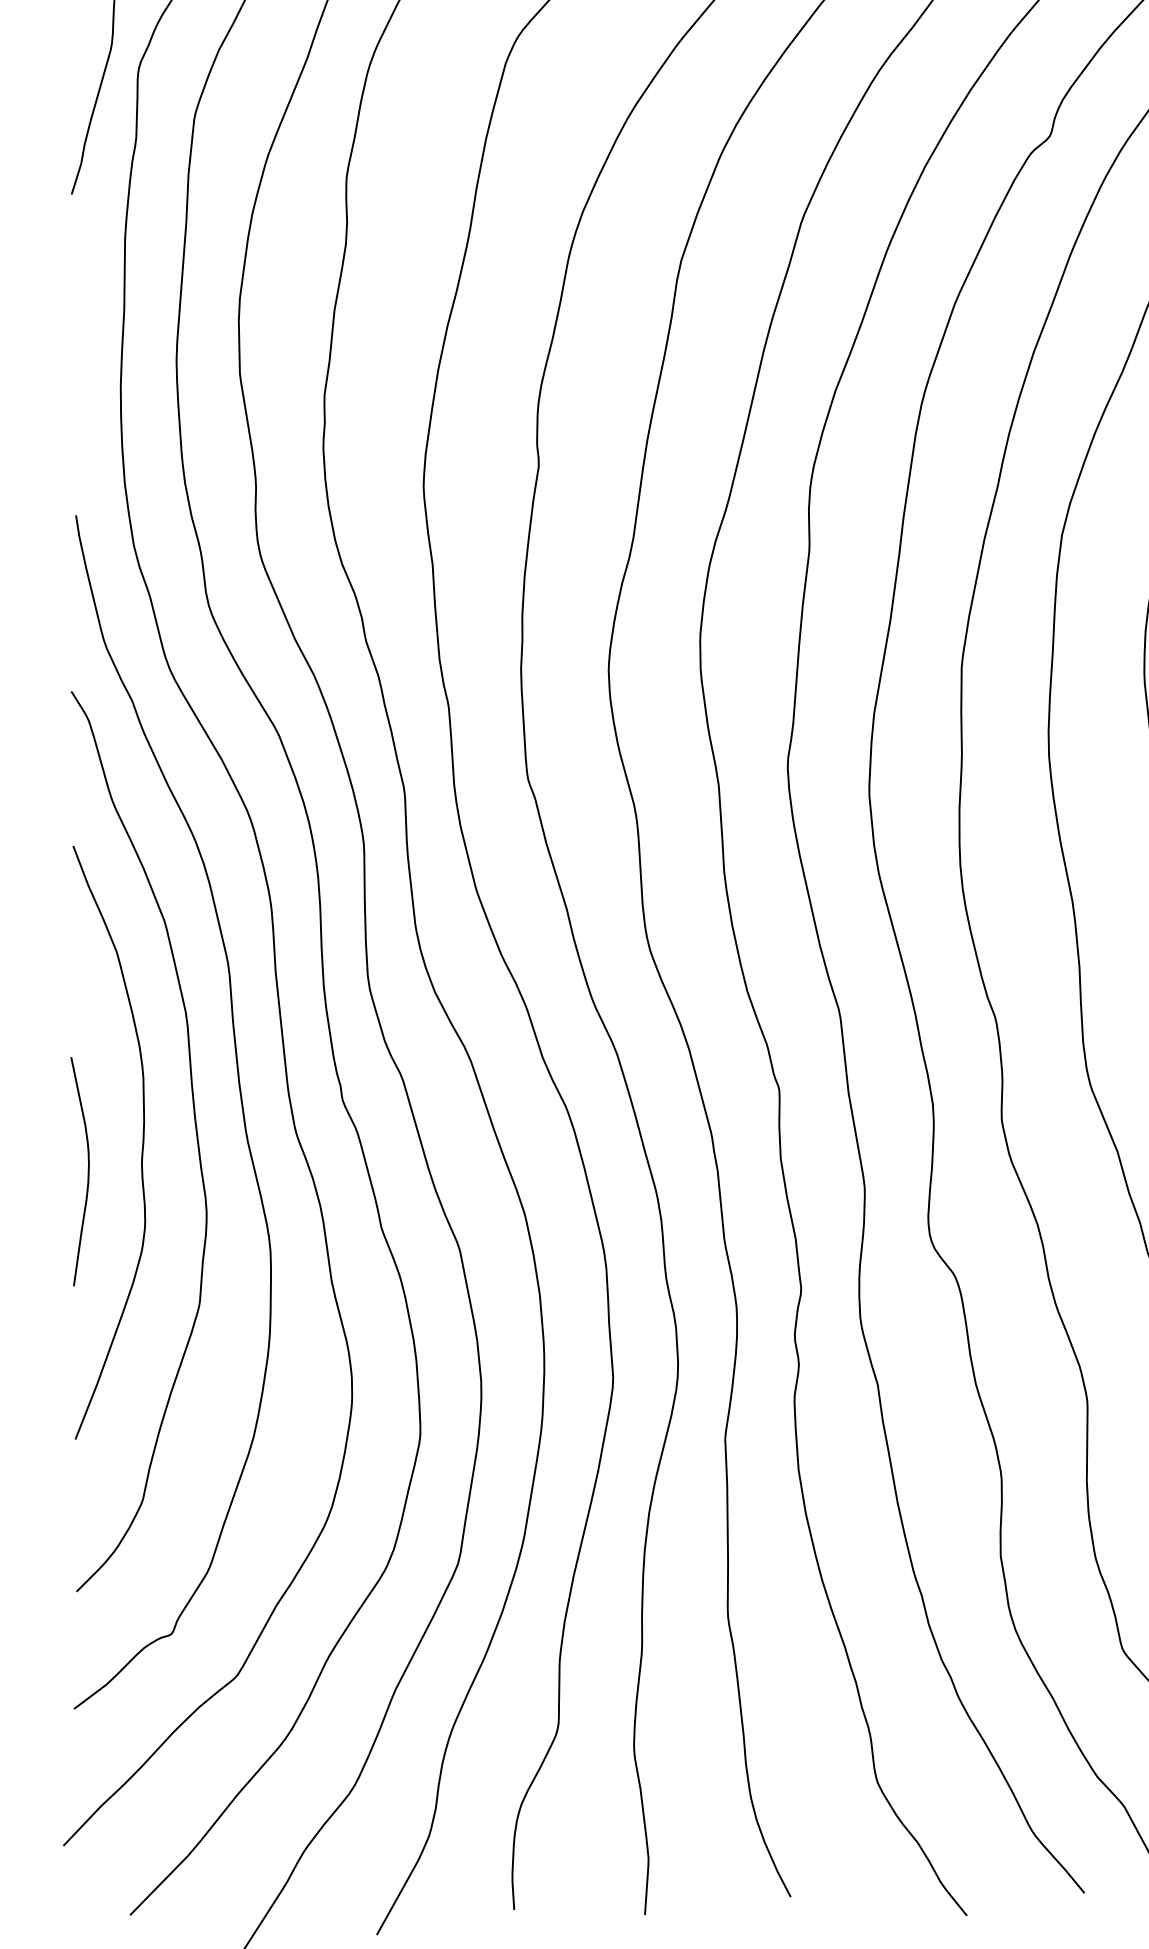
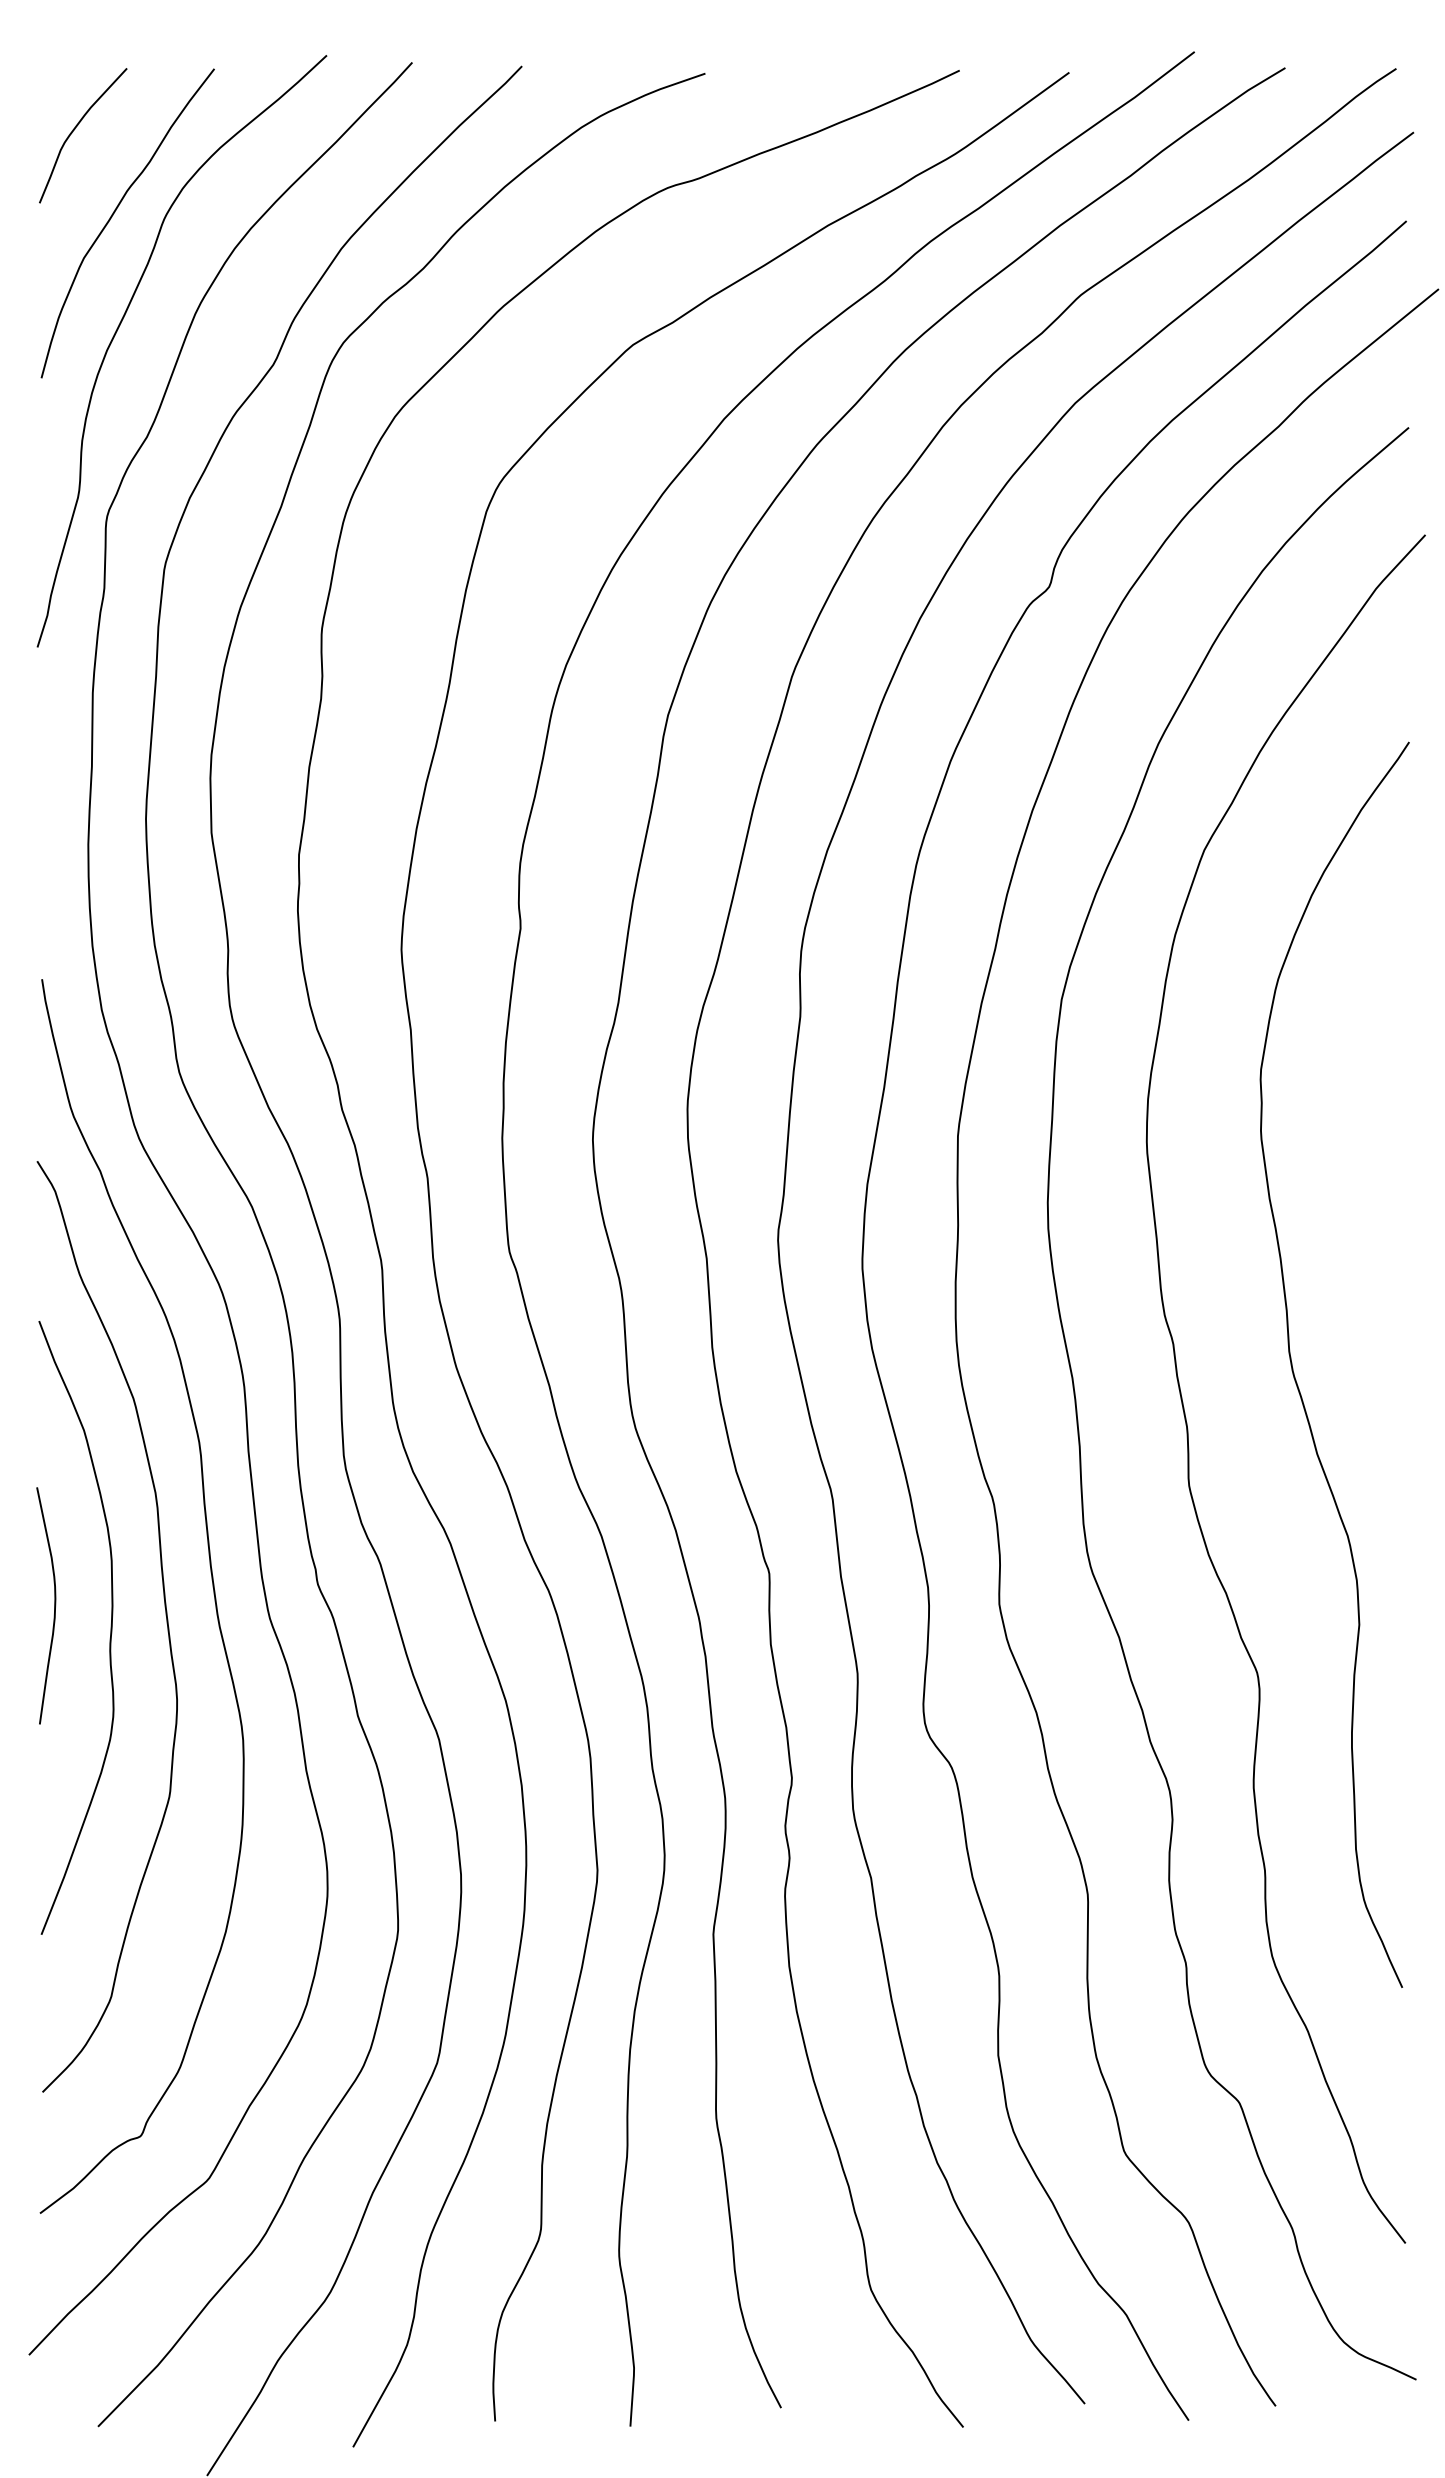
curve: (88, 1171) -> (54, 1605), moved

